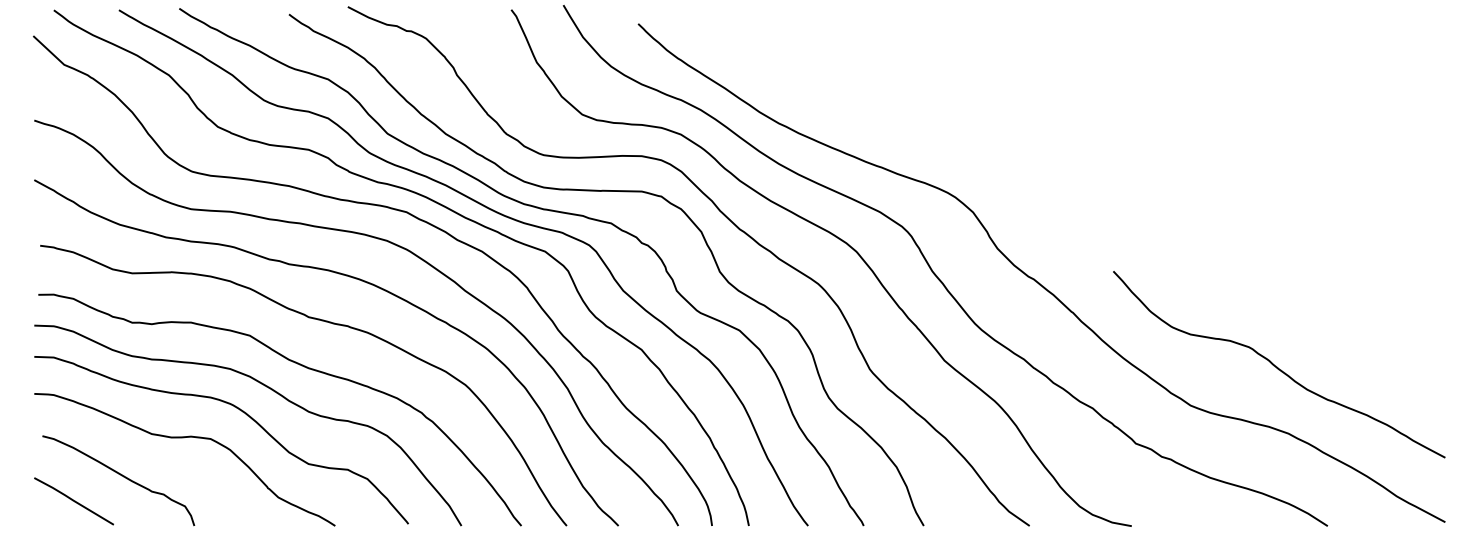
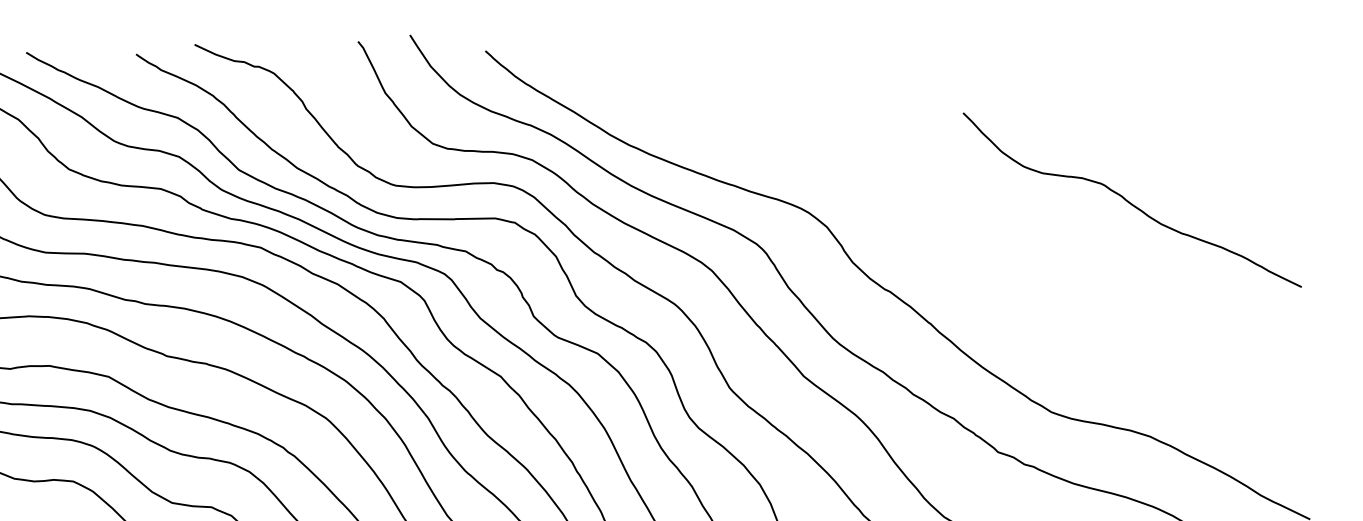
curve: (1277, 366) -> (1130, 202), moved

